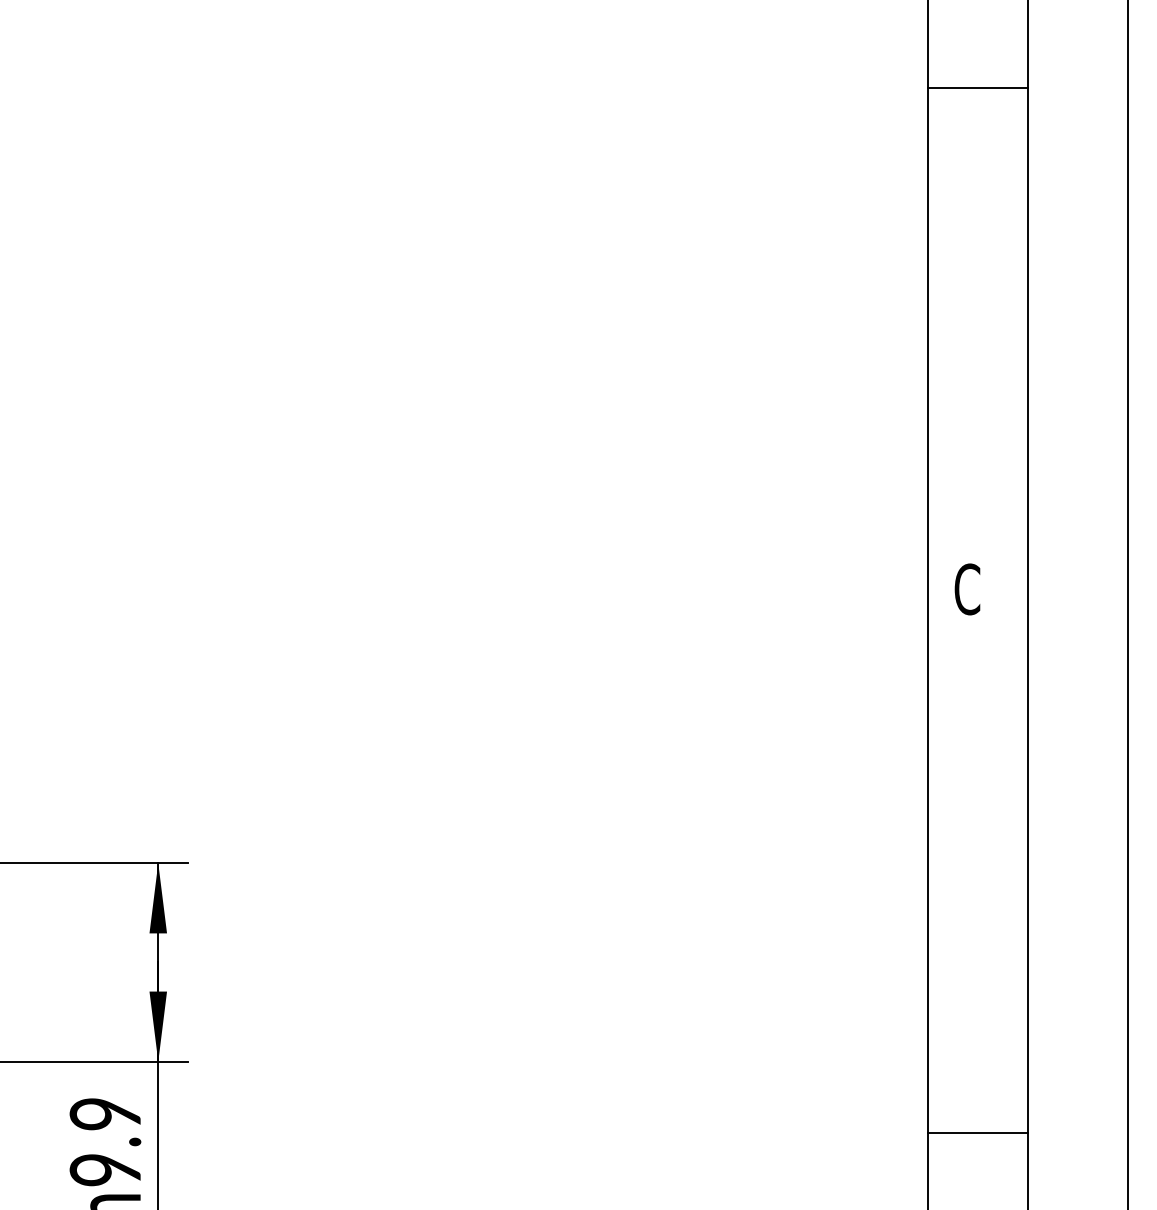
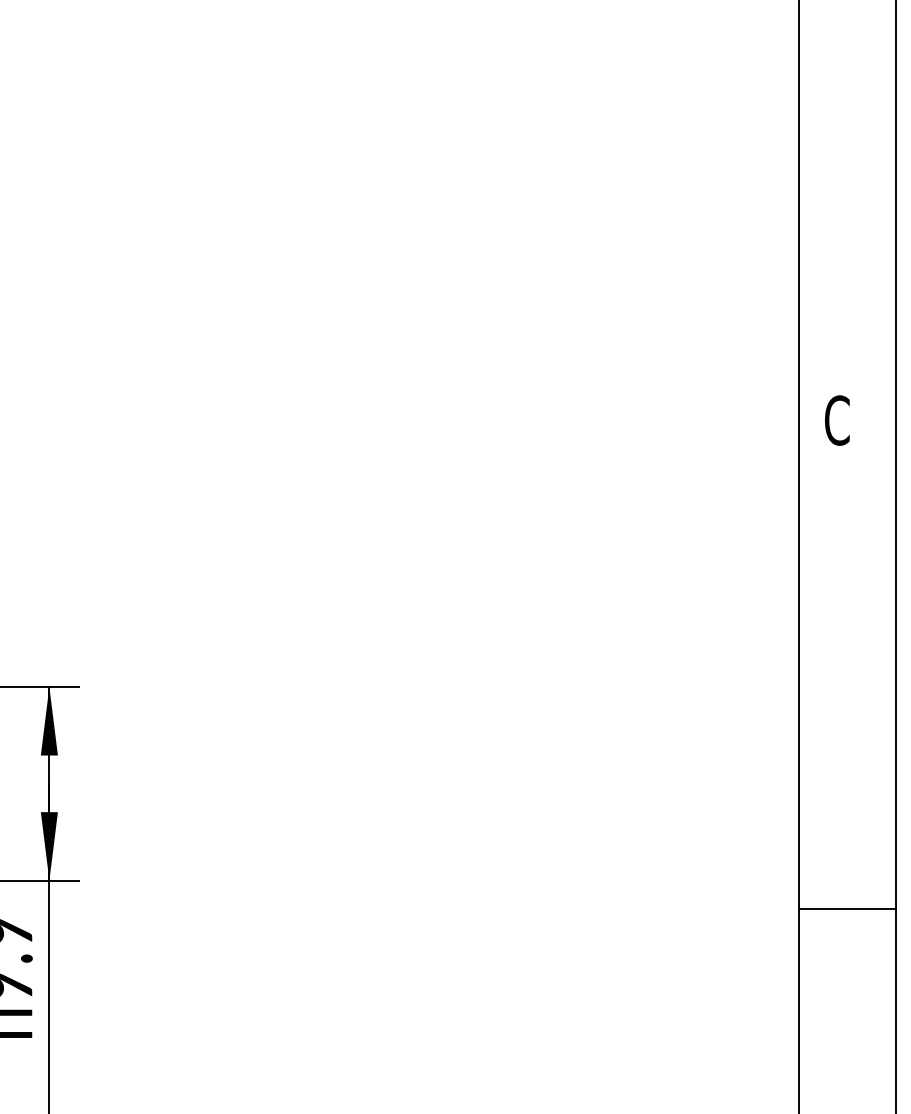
line: (977, 1132) -> (847, 908), moved

